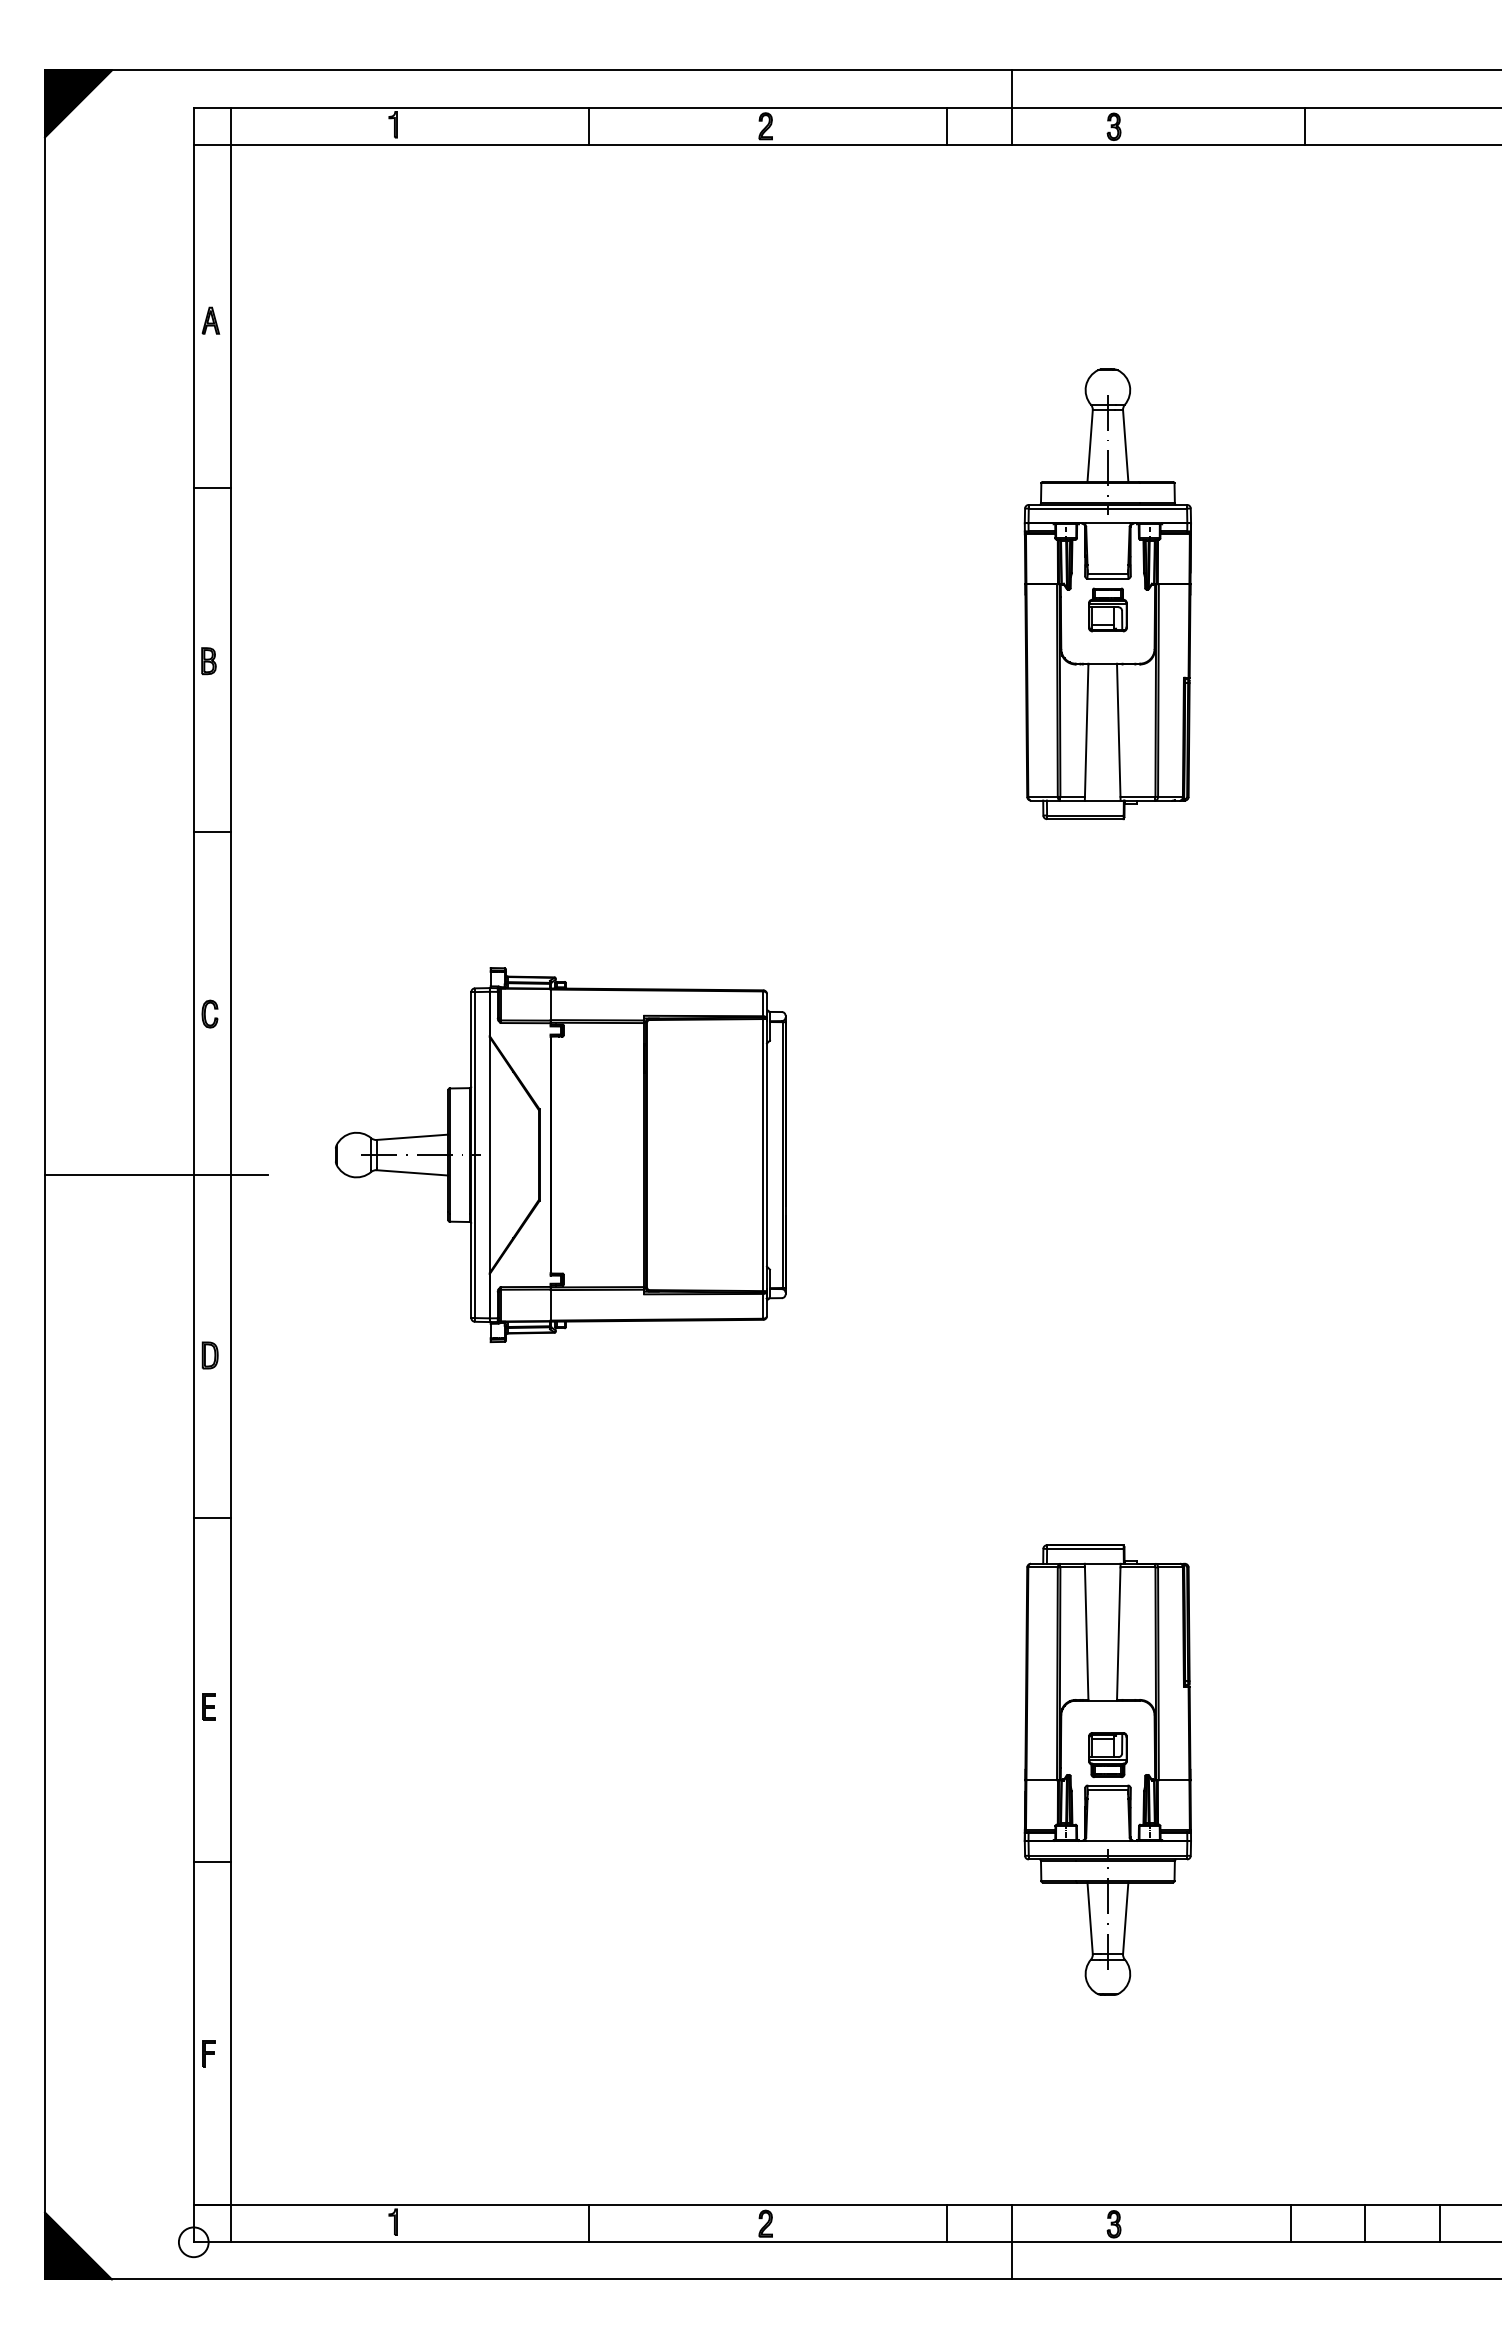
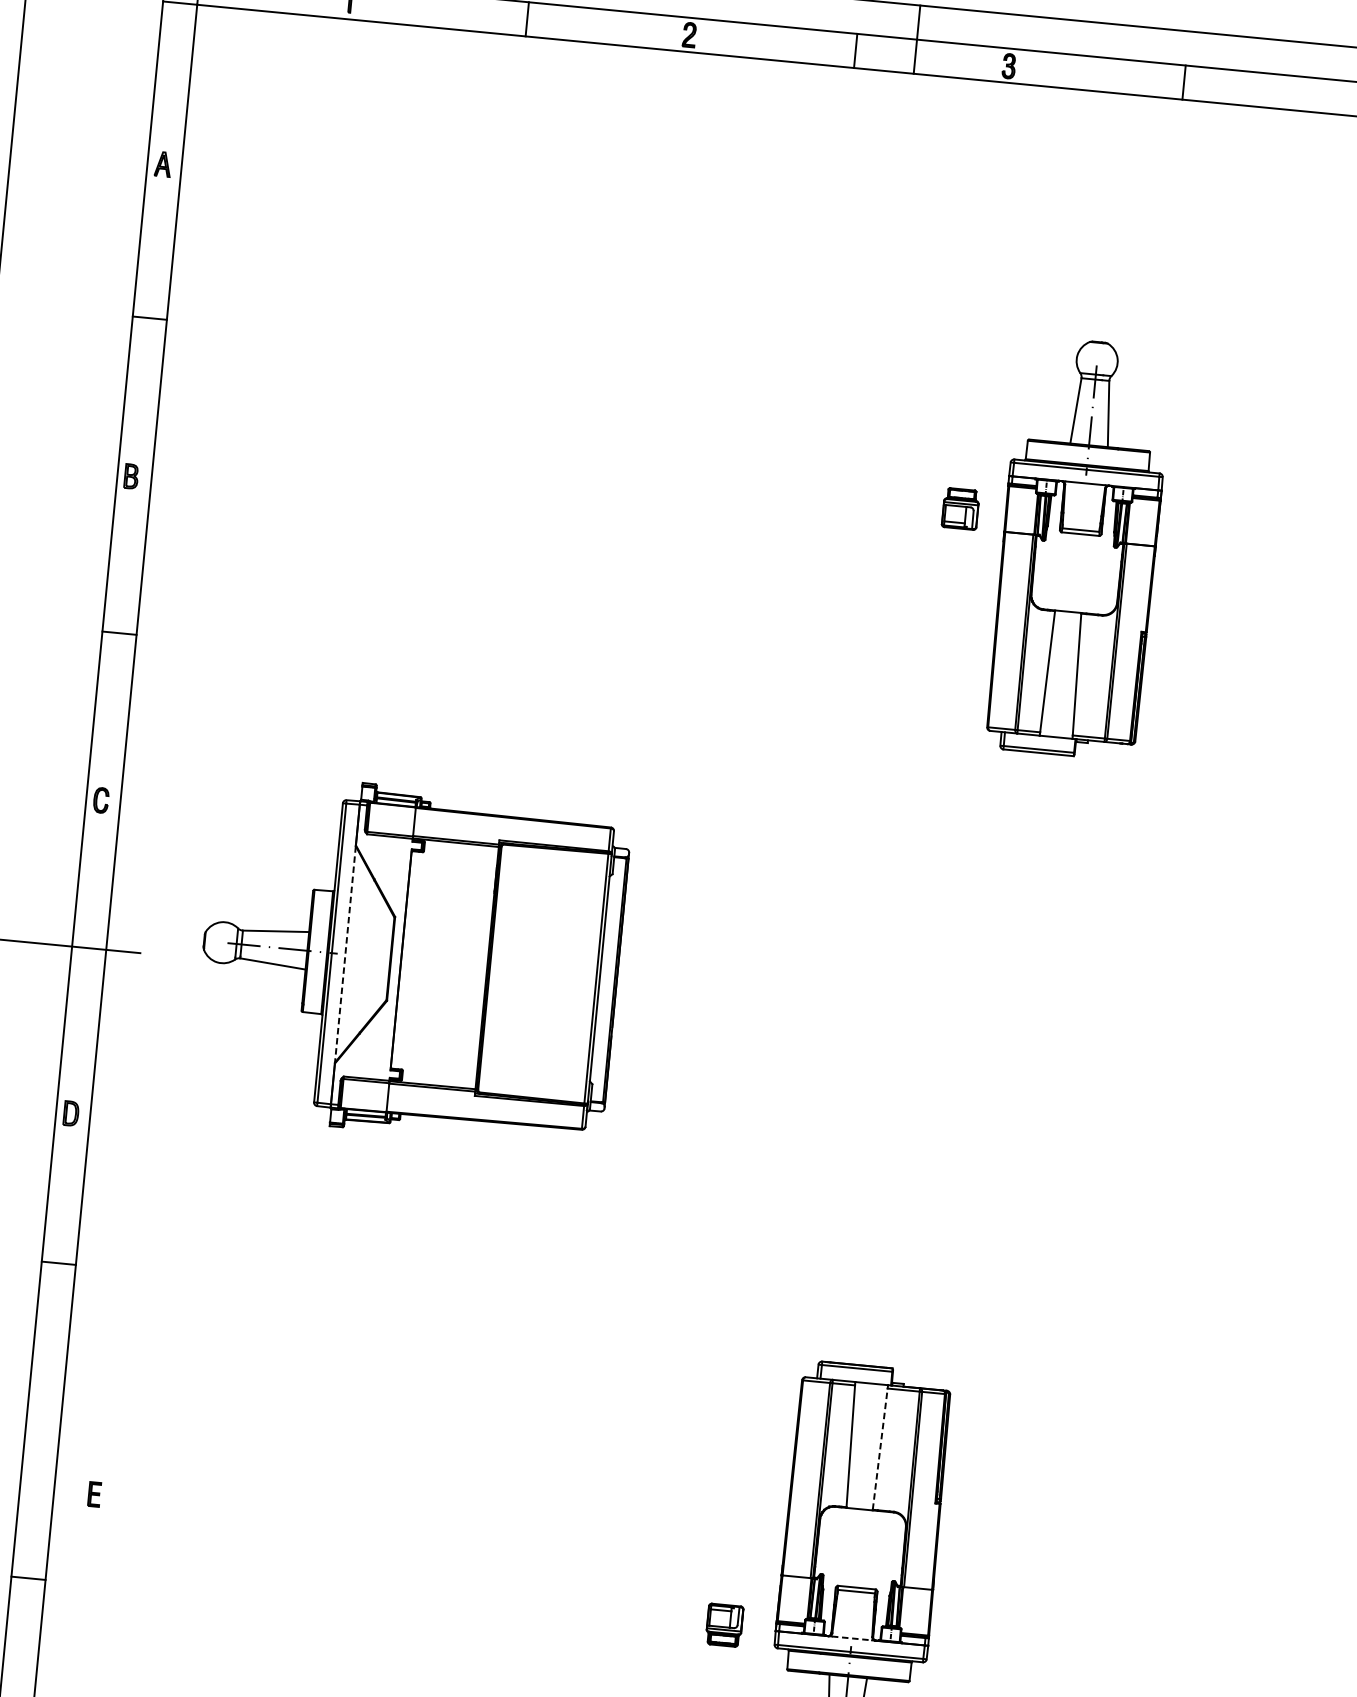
part: (1107, 594) -> (1078, 548), moved
line: (489, 1155) -> (345, 954), solid -> dashed
line: (1118, 1633) -> (880, 1448), solid -> dashed
part: (208, 1706) -> (94, 1493), moved
part: (1107, 1754) -> (724, 1624), moved
line: (1107, 1841) -> (851, 1638), solid -> dashed

